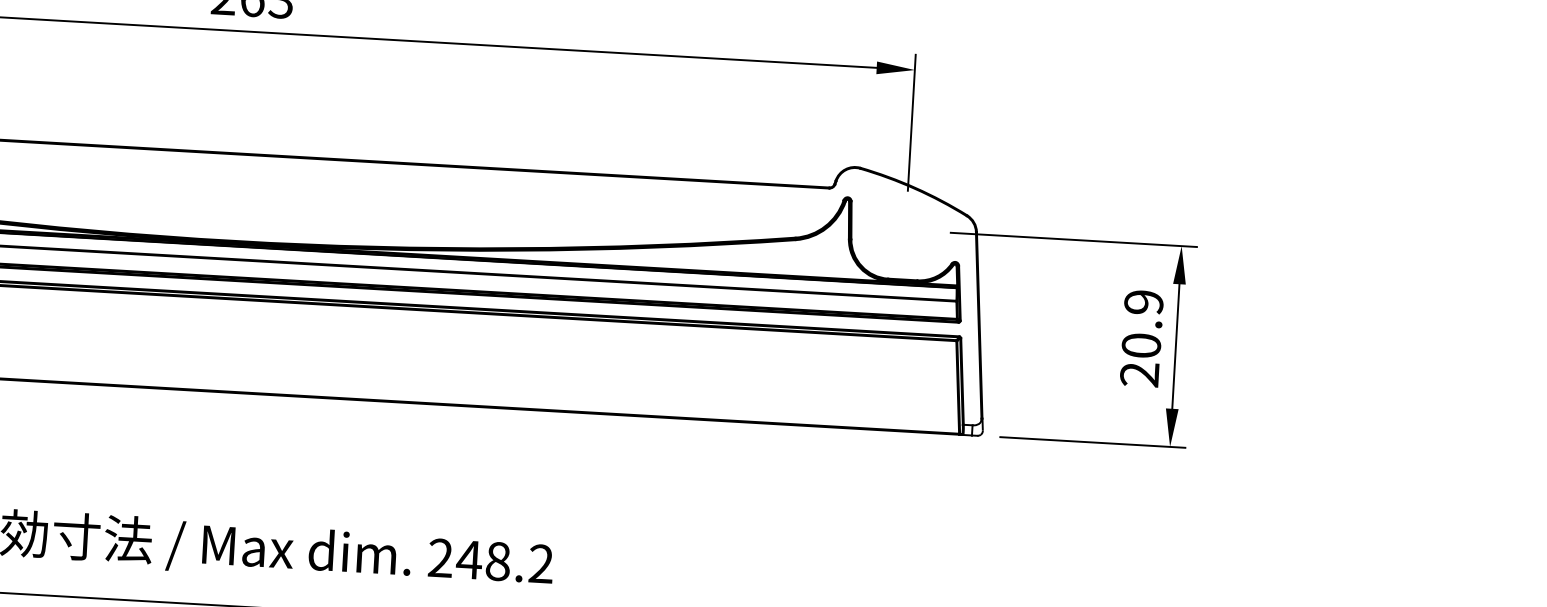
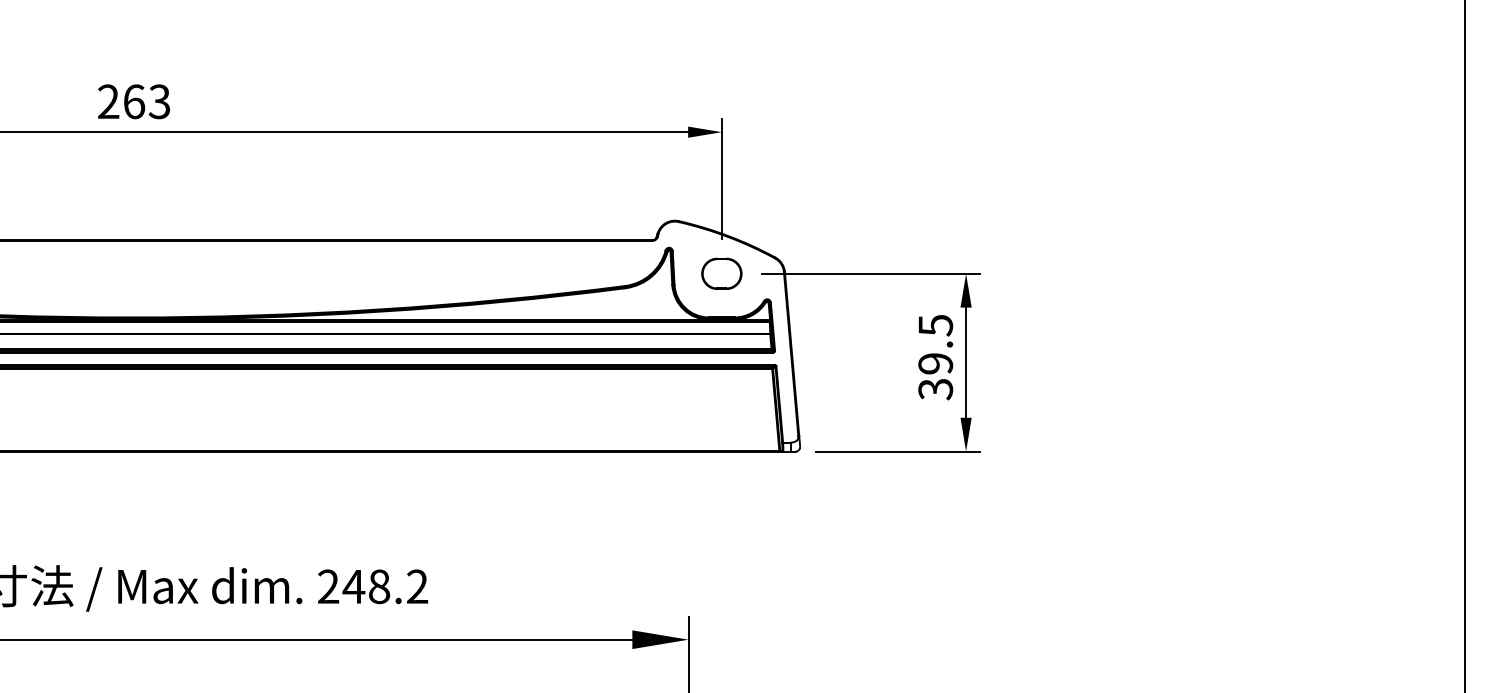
part: (905, 229) -> (721, 273), added
text: (1141, 338) -> (935, 357), 20.9 -> 39.5

